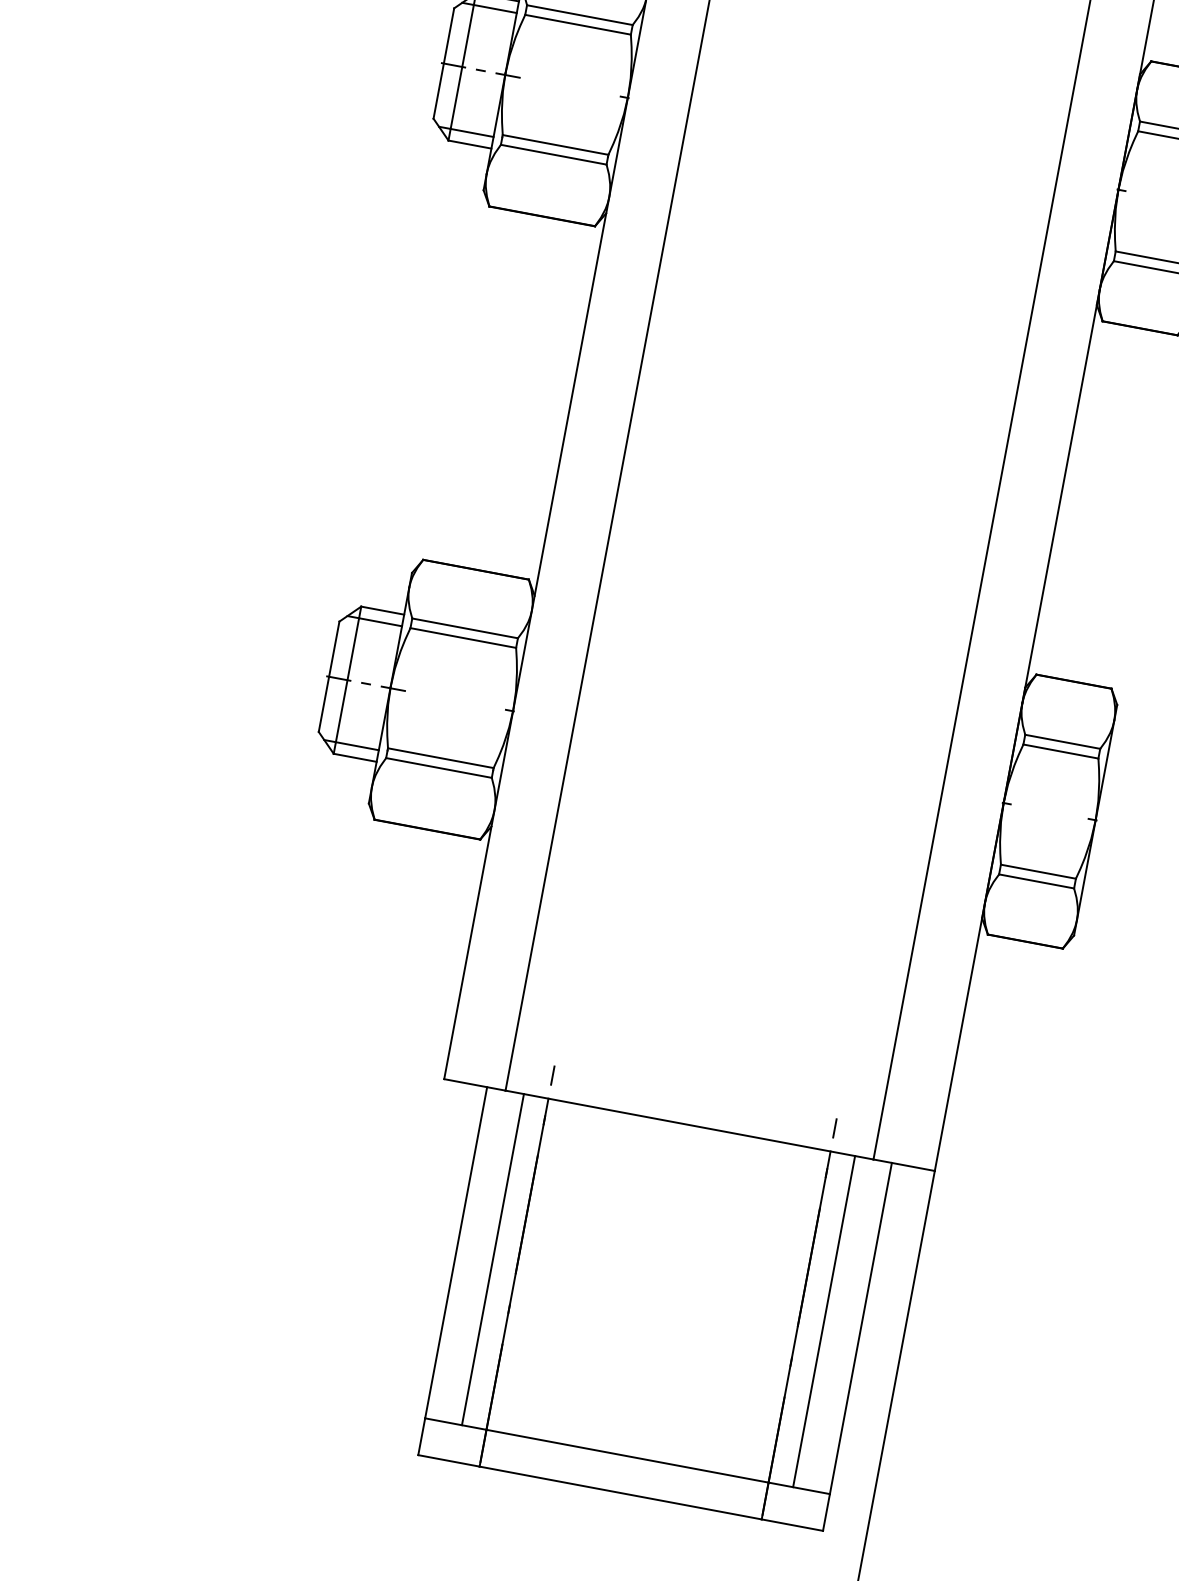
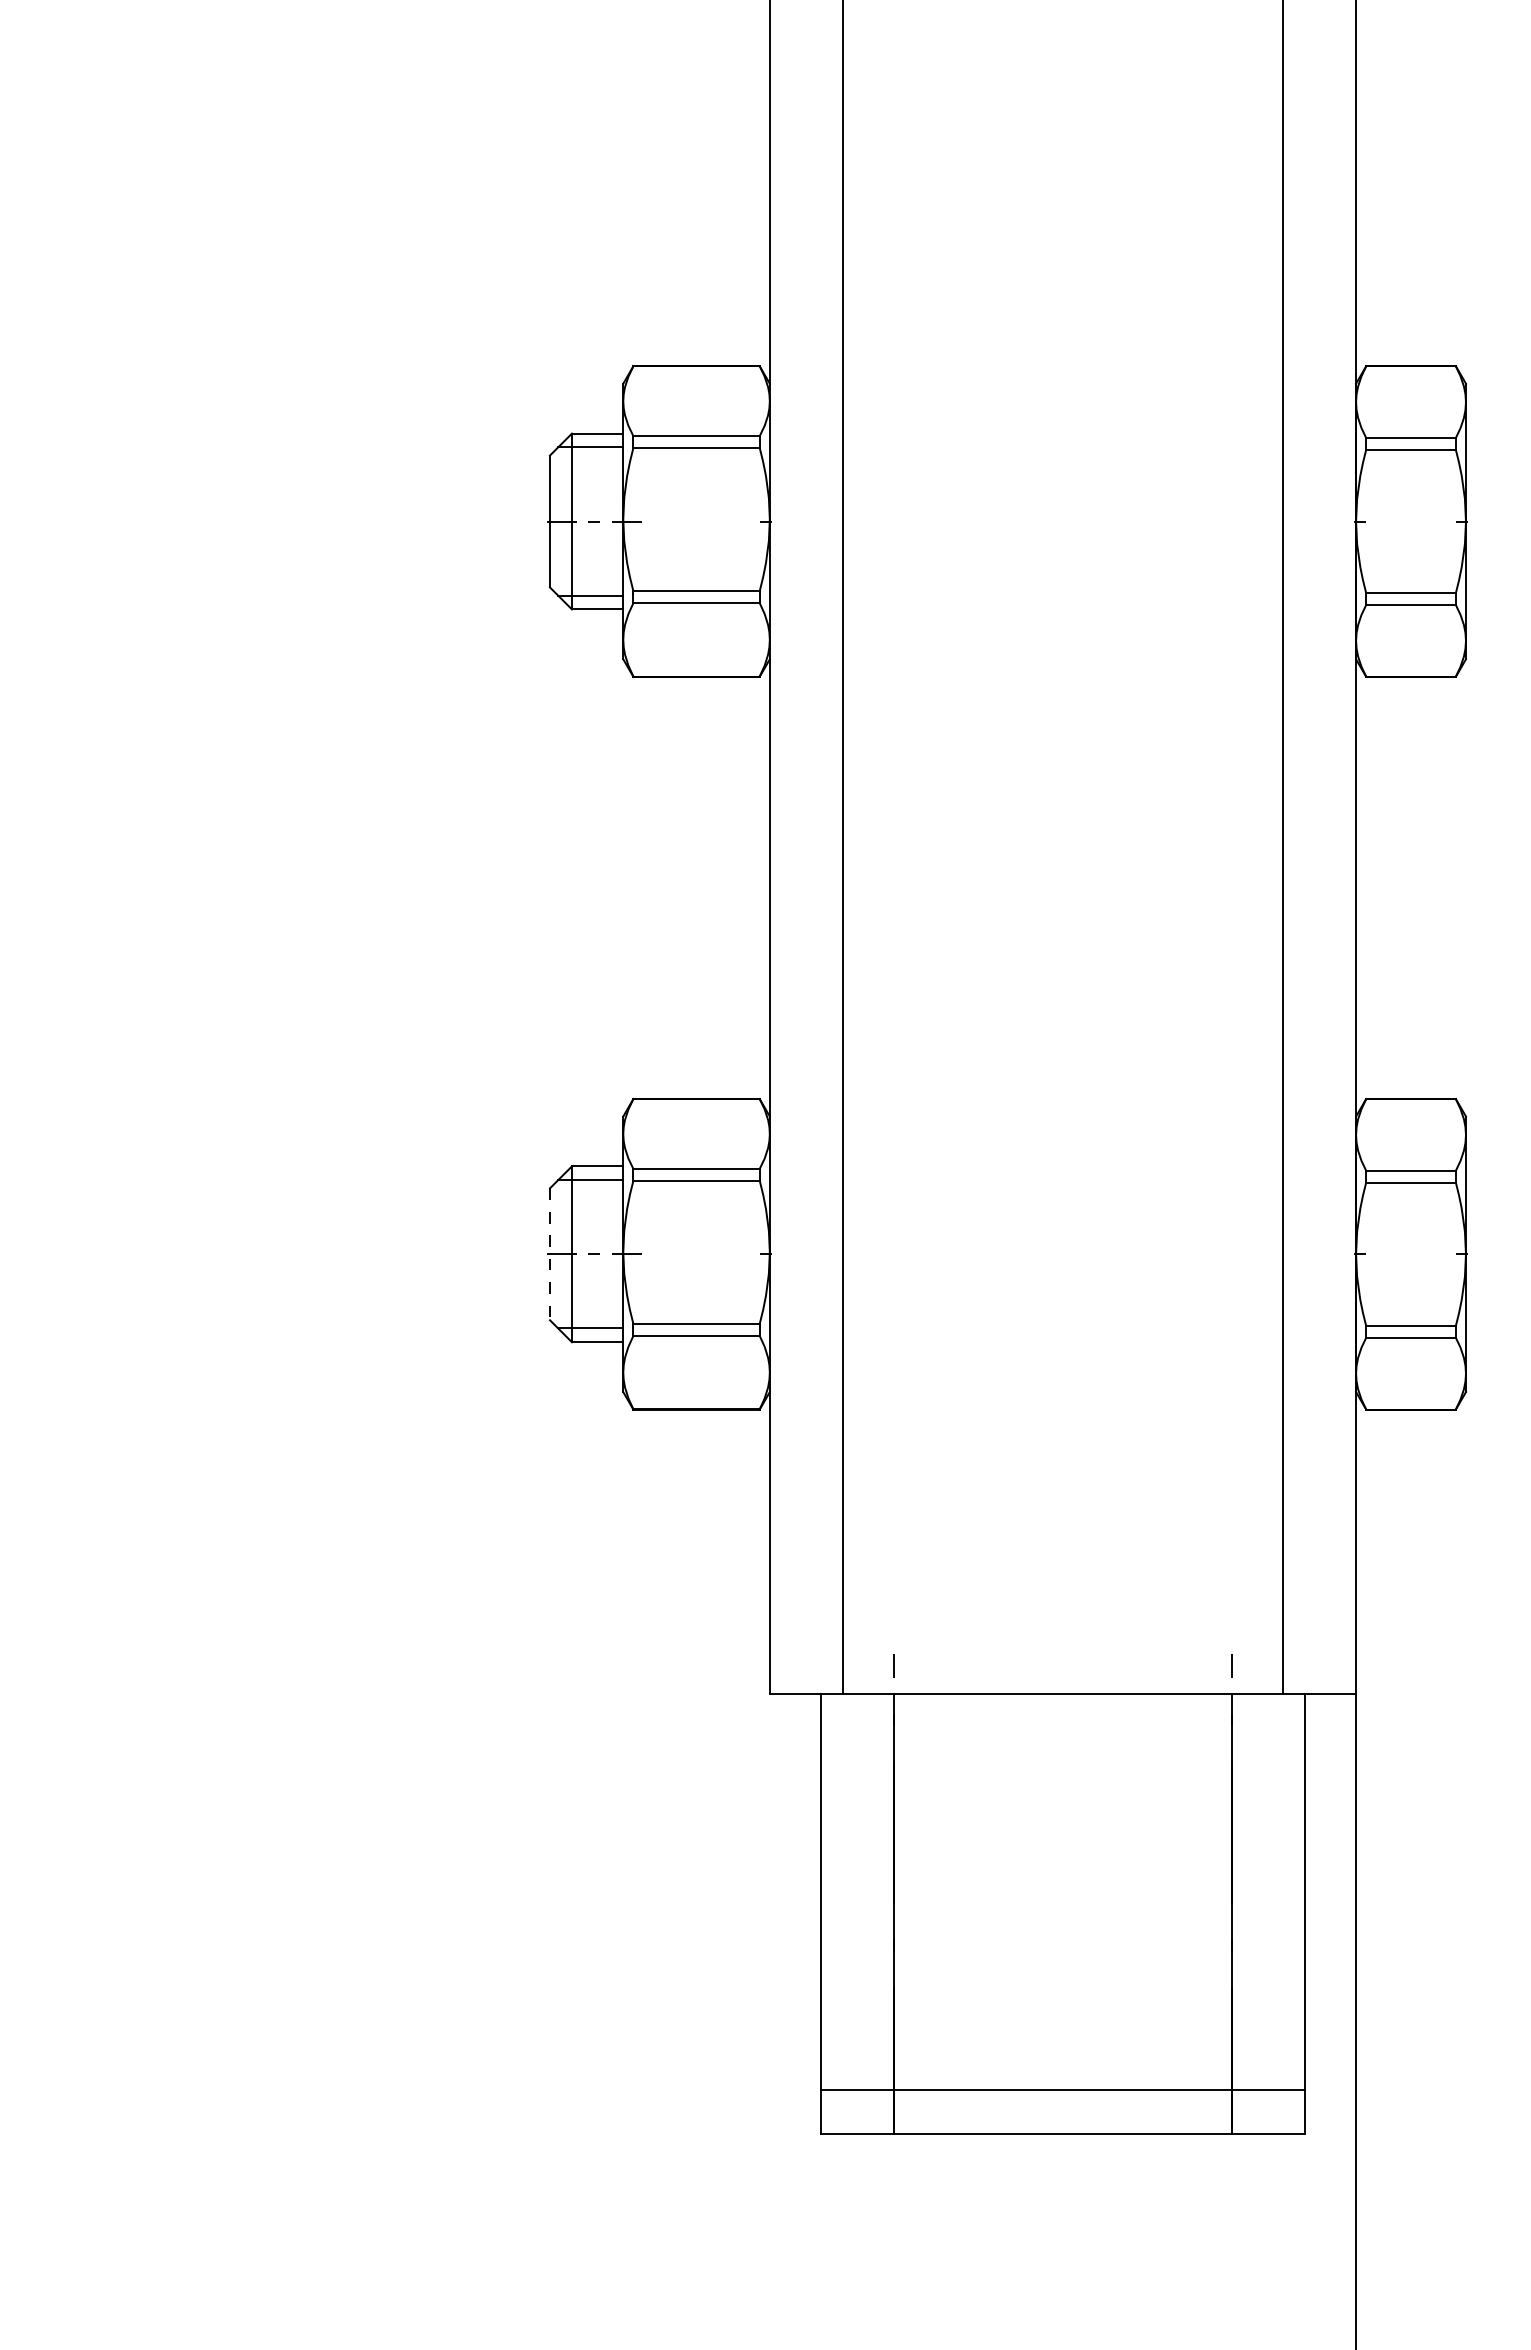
line: (329, 677) -> (550, 1254), solid -> dashed
line: (493, 1259) -> (865, 1891), removed
line: (823, 1321) -> (1260, 1891), removed

